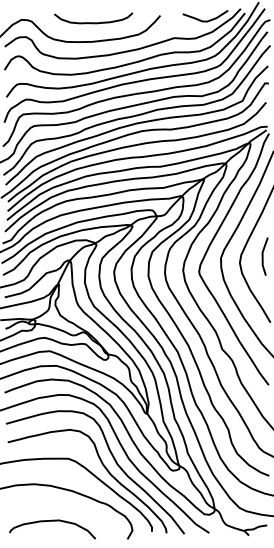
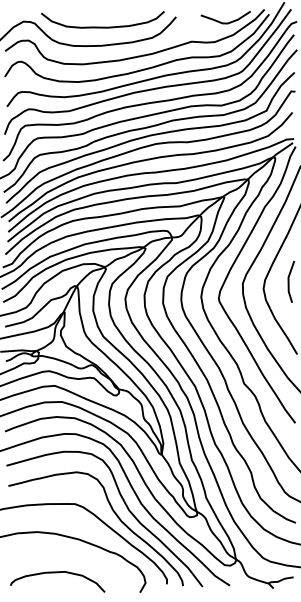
part: (93, 18) -> (102, 20), size x1.43

